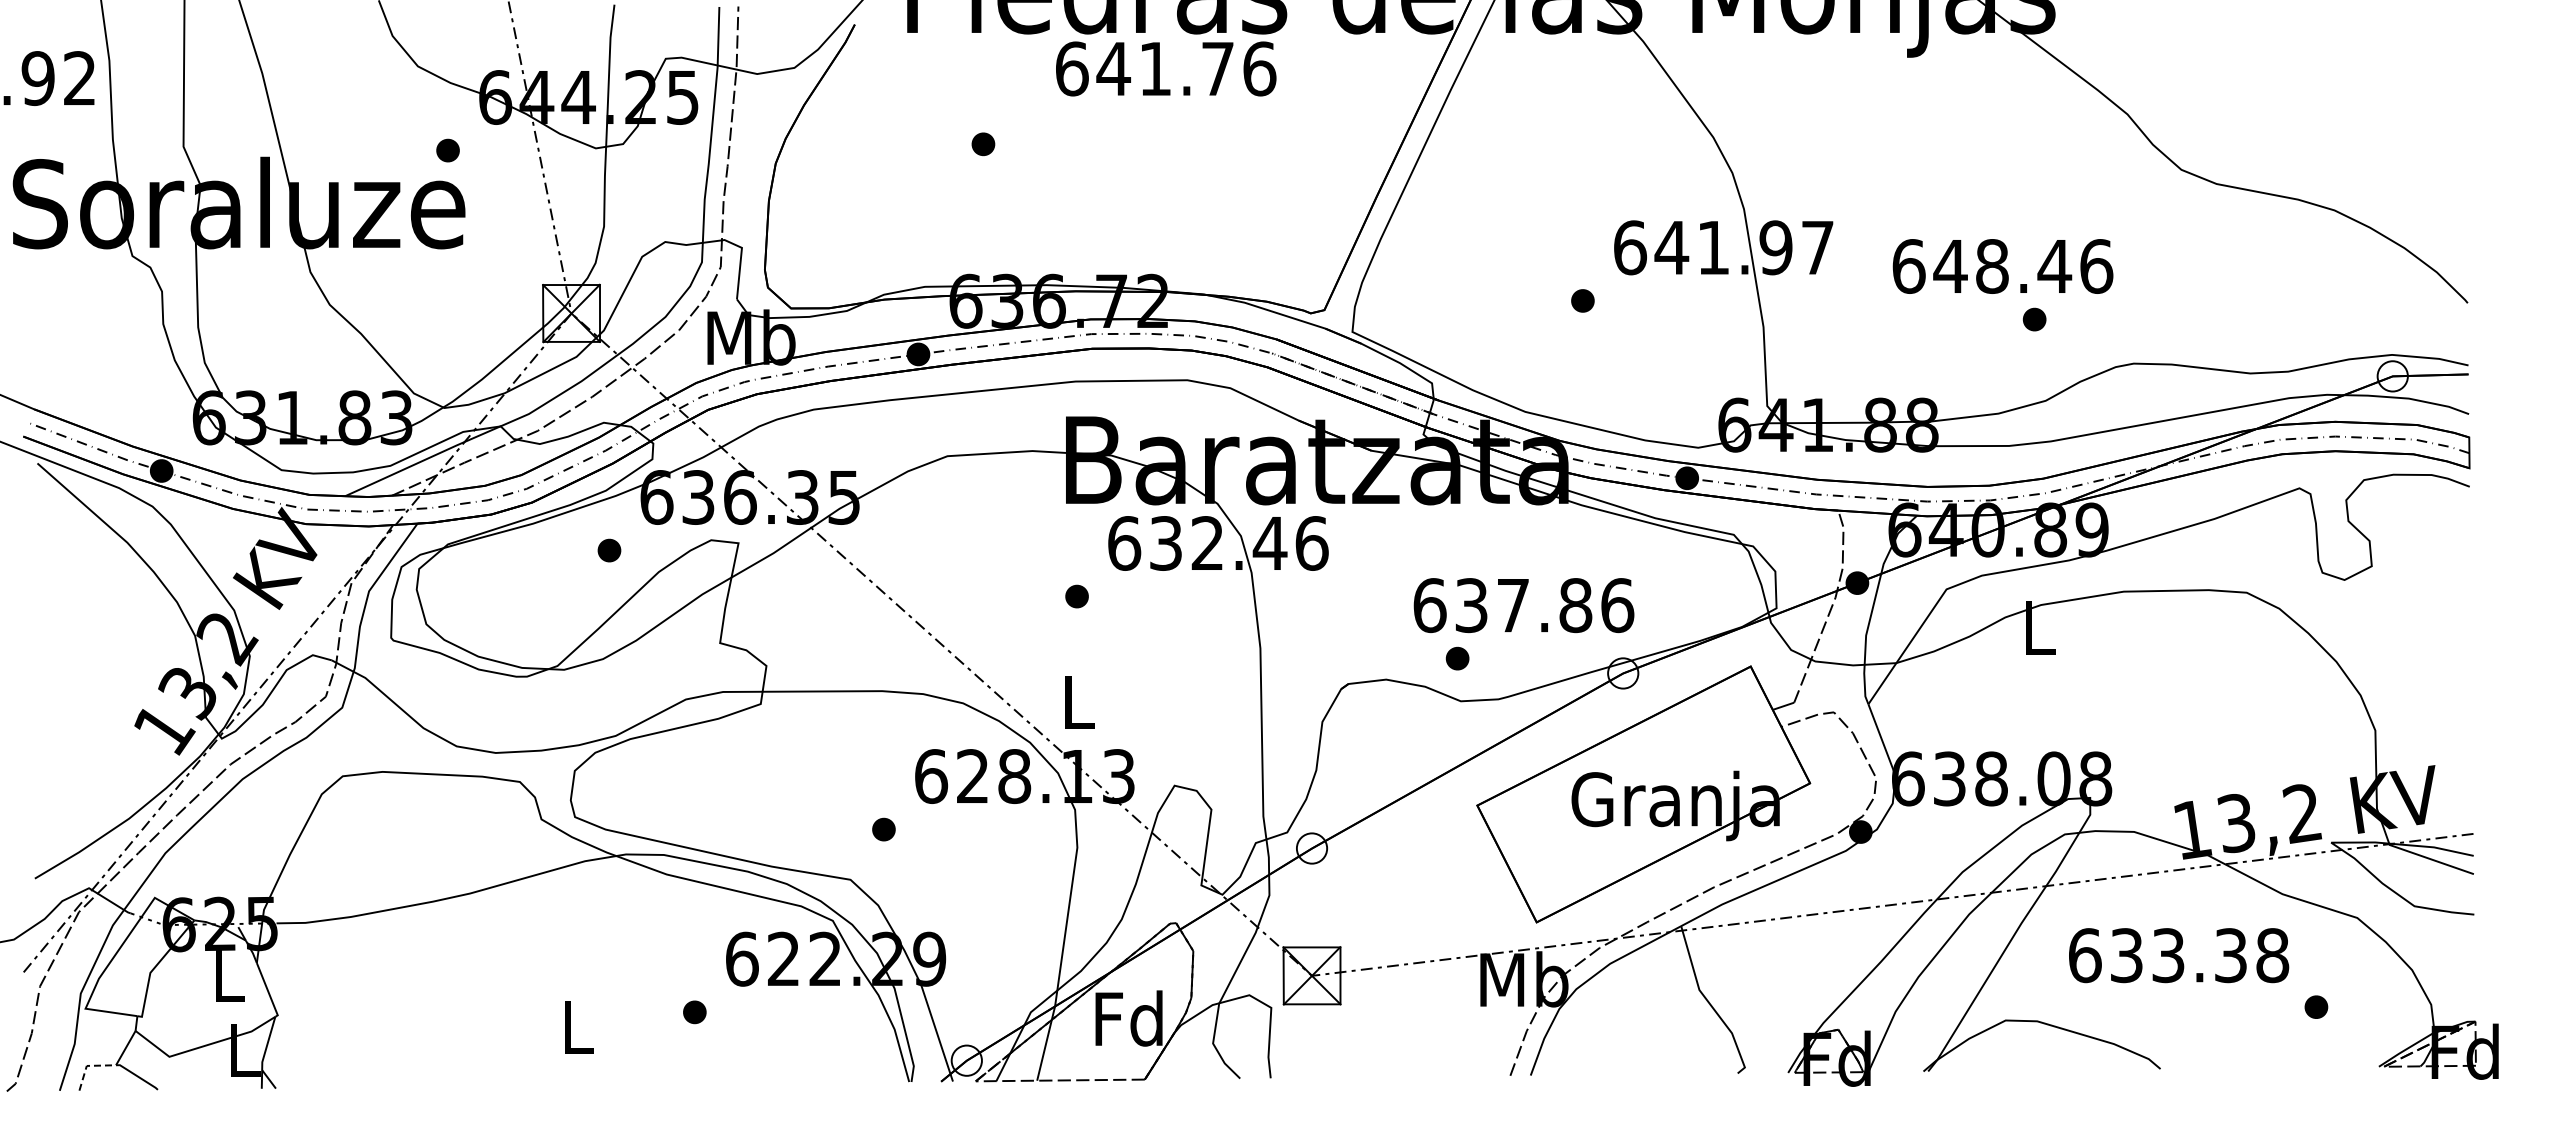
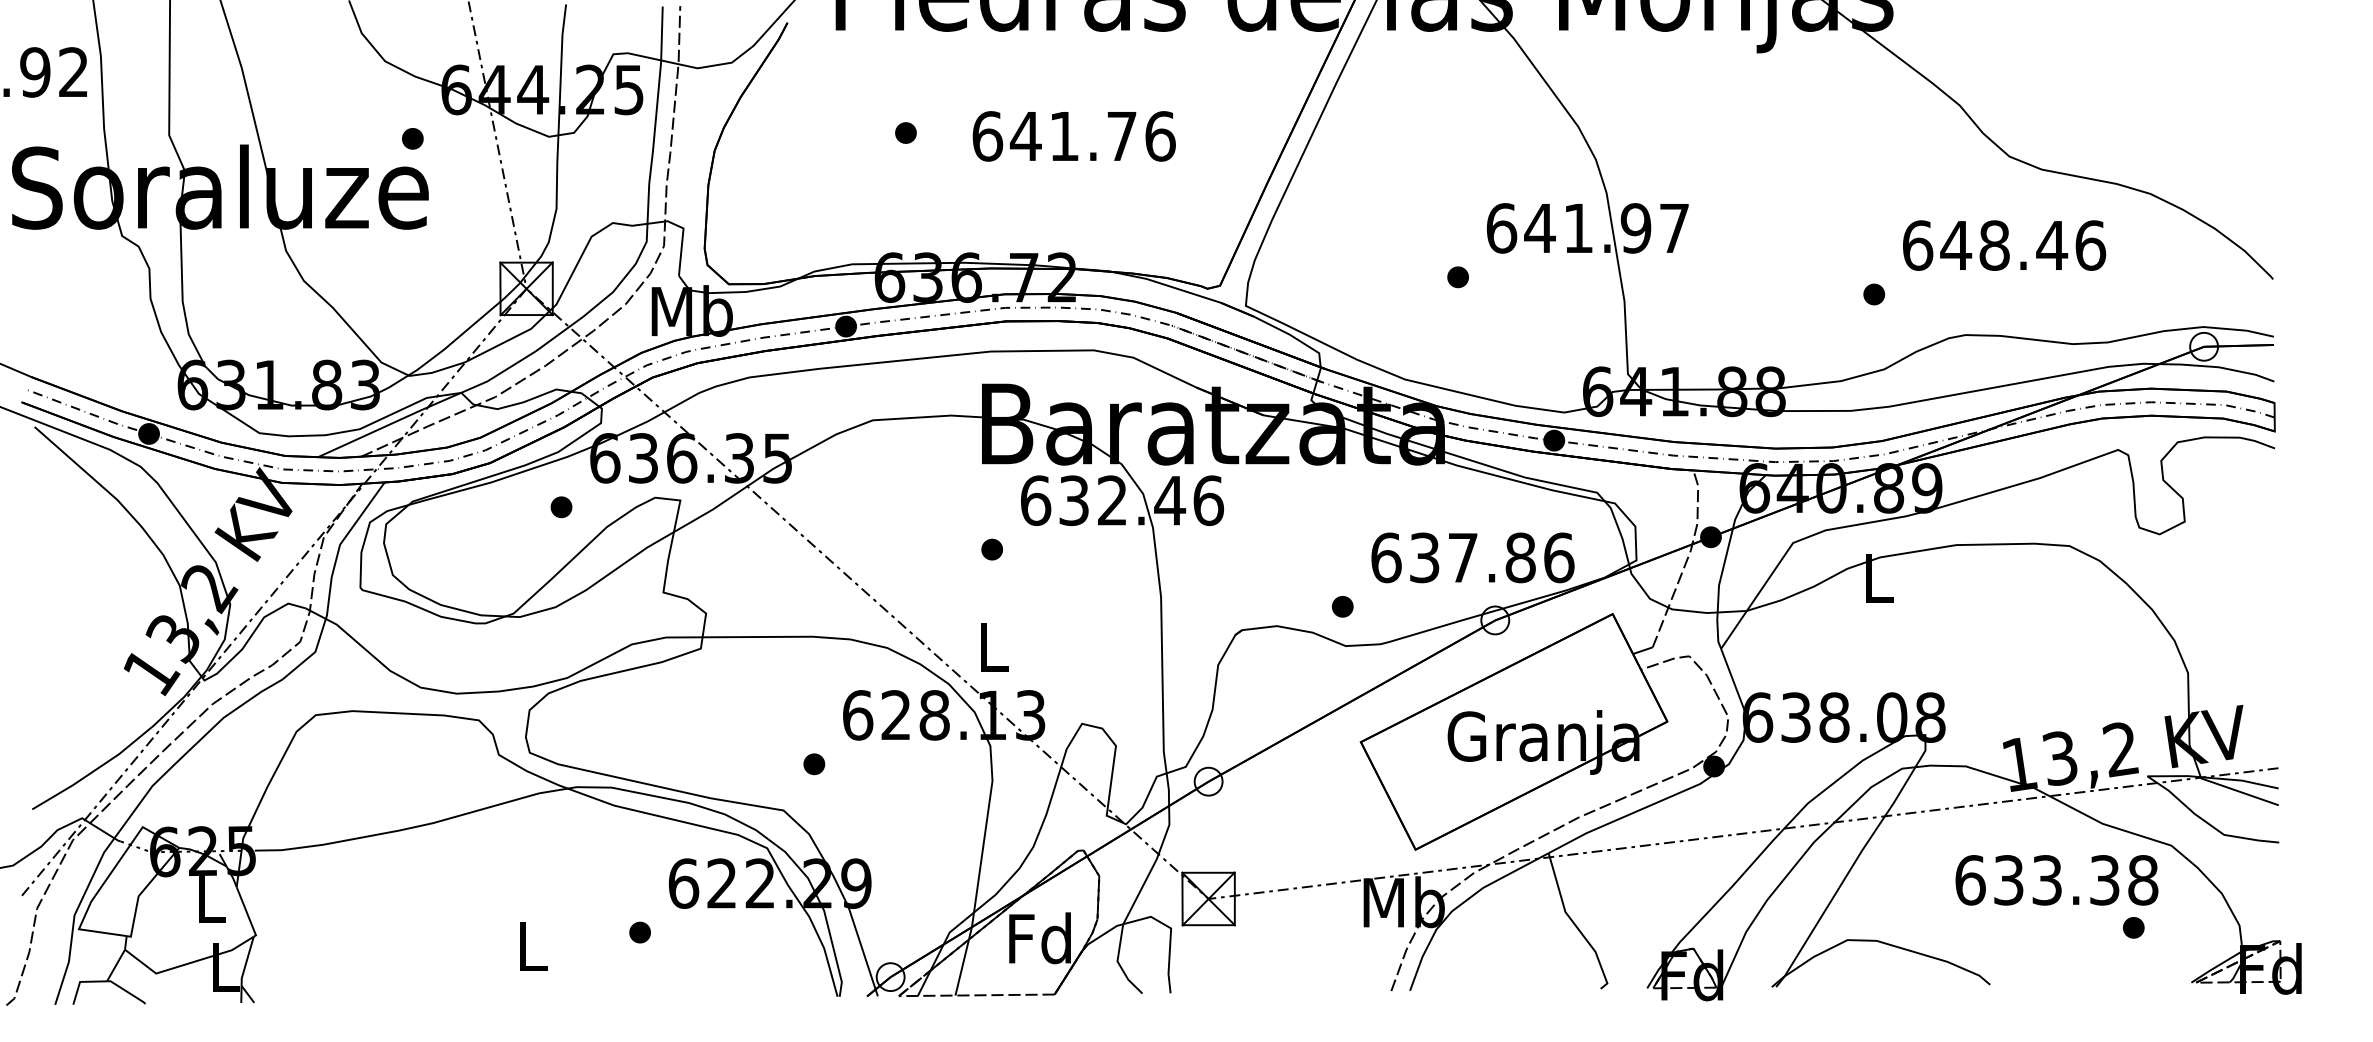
text: (1166, 68) -> (1074, 135), moved
text: (2002, 266) -> (2003, 245), moved
text: (1523, 605) -> (1472, 557), moved
text: (2179, 955) -> (2057, 880), moved
line: (88, 1065) -> (81, 981), dashed -> solid

